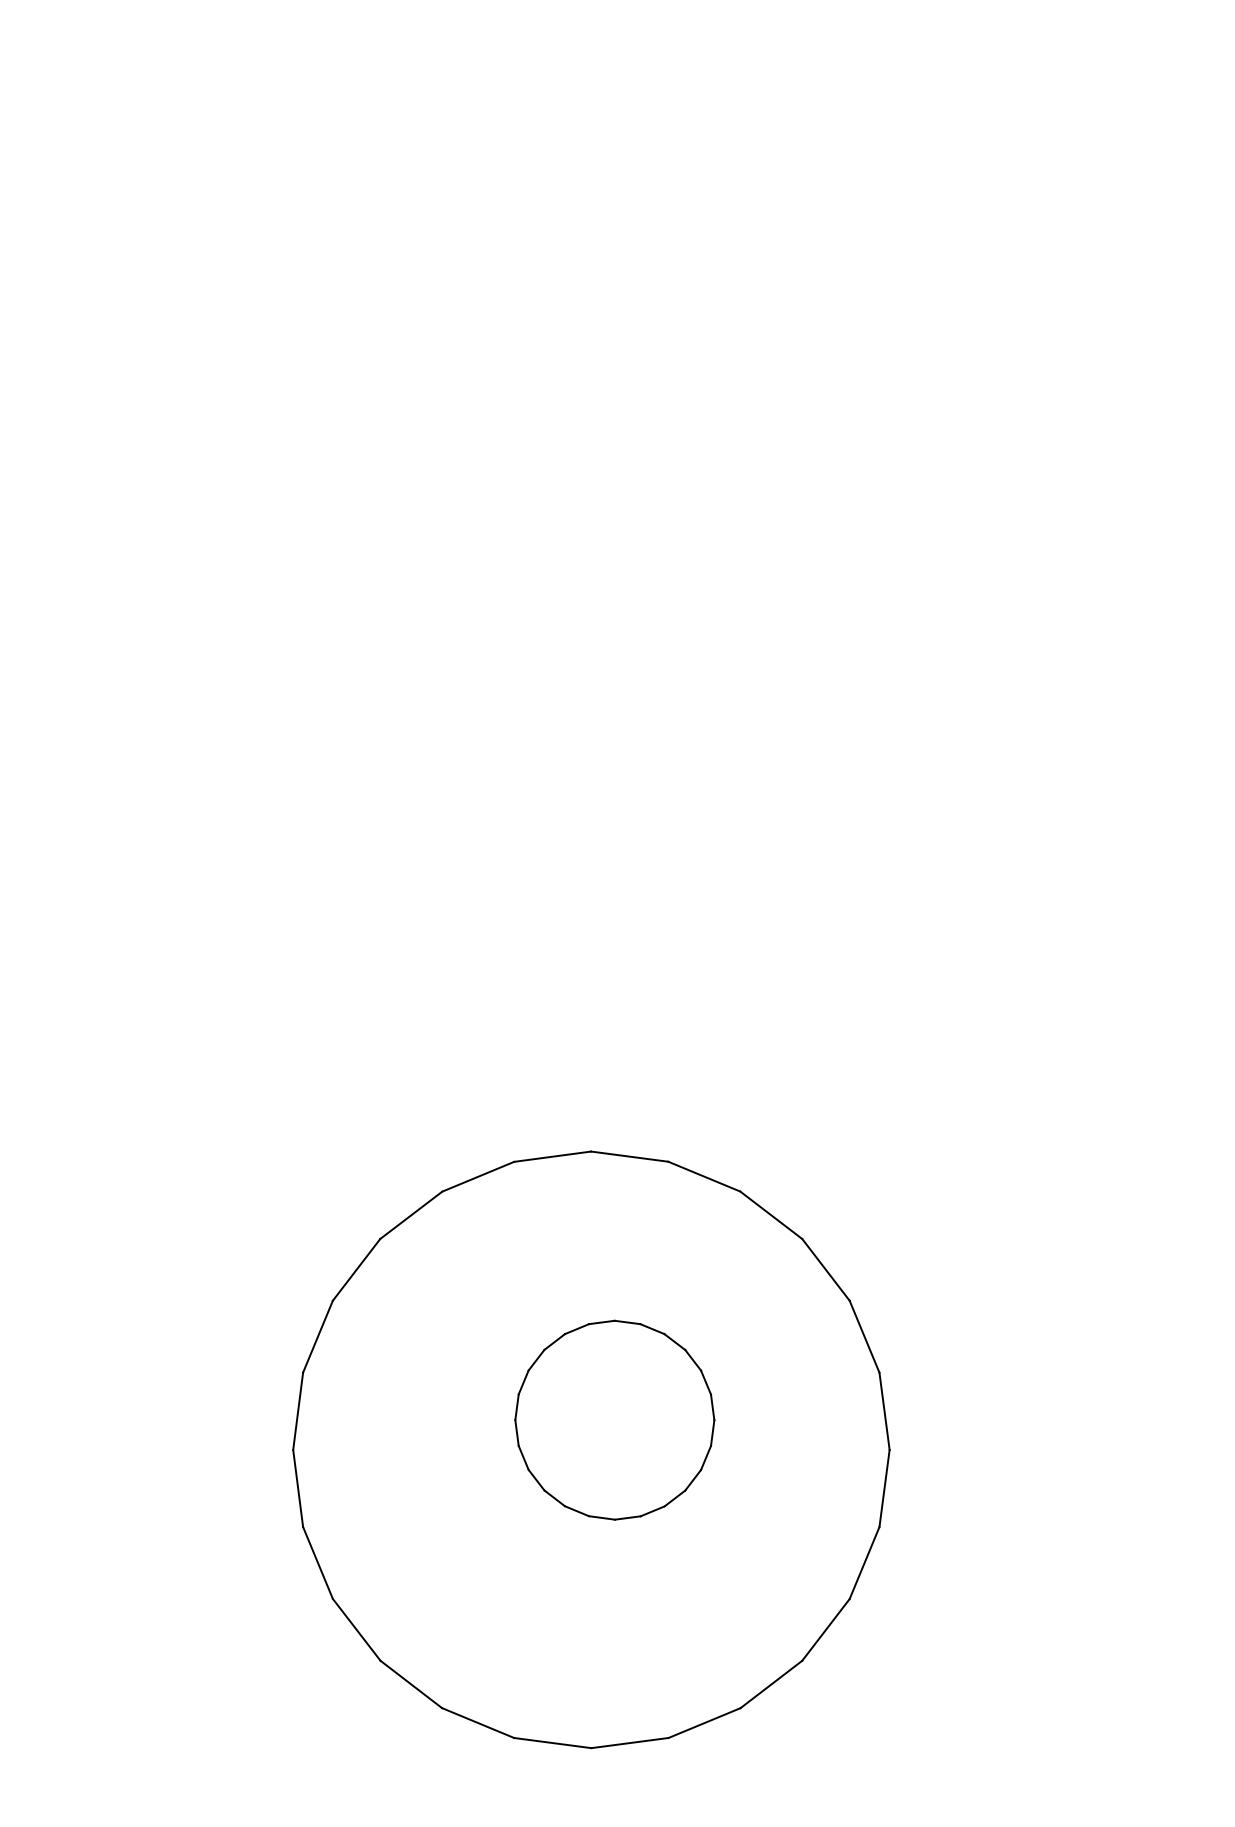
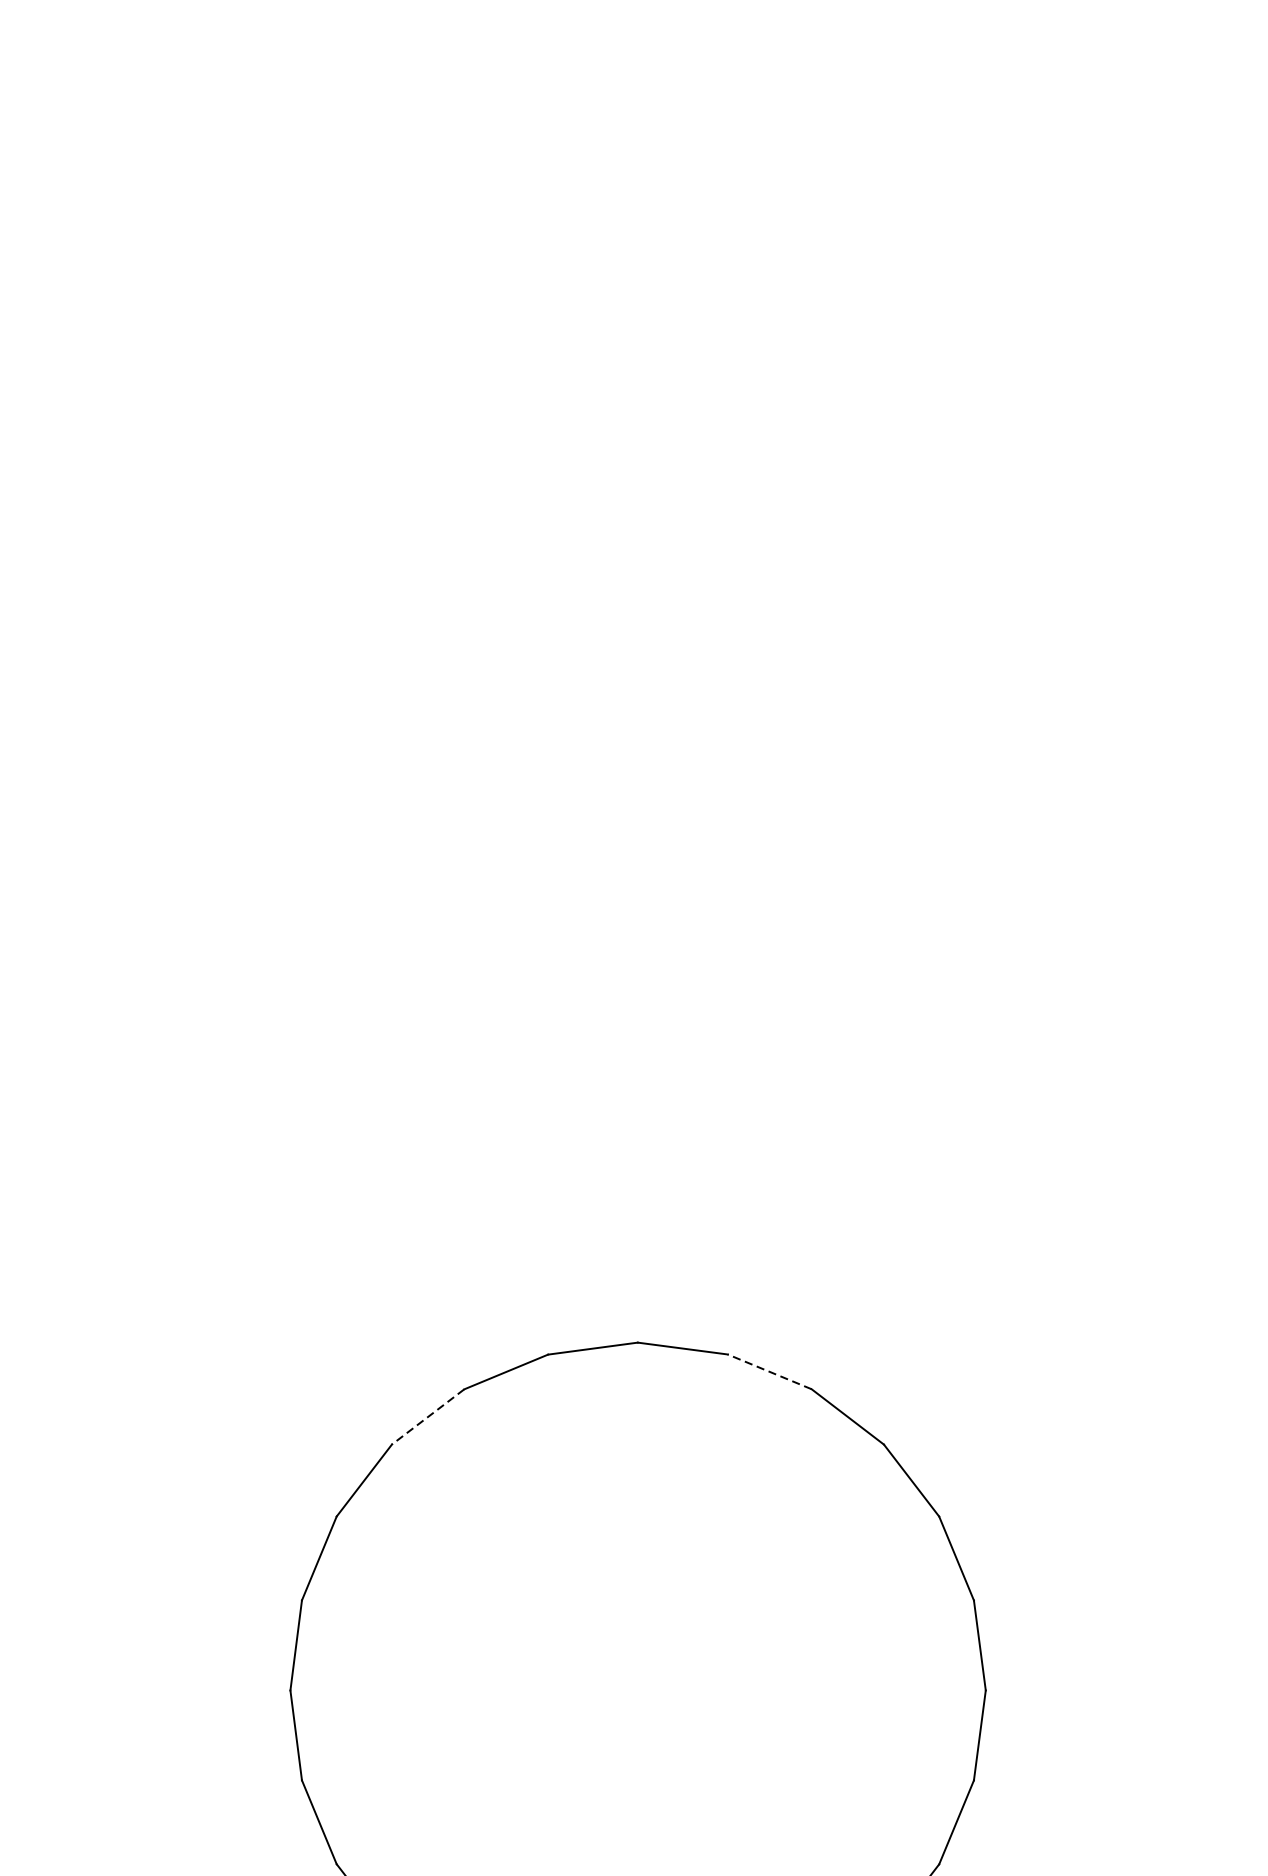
line: (704, 1176) -> (769, 1371), solid -> dashed
line: (411, 1215) -> (428, 1417), solid -> dashed
part: (614, 1419) -> (665, 1655), removed

